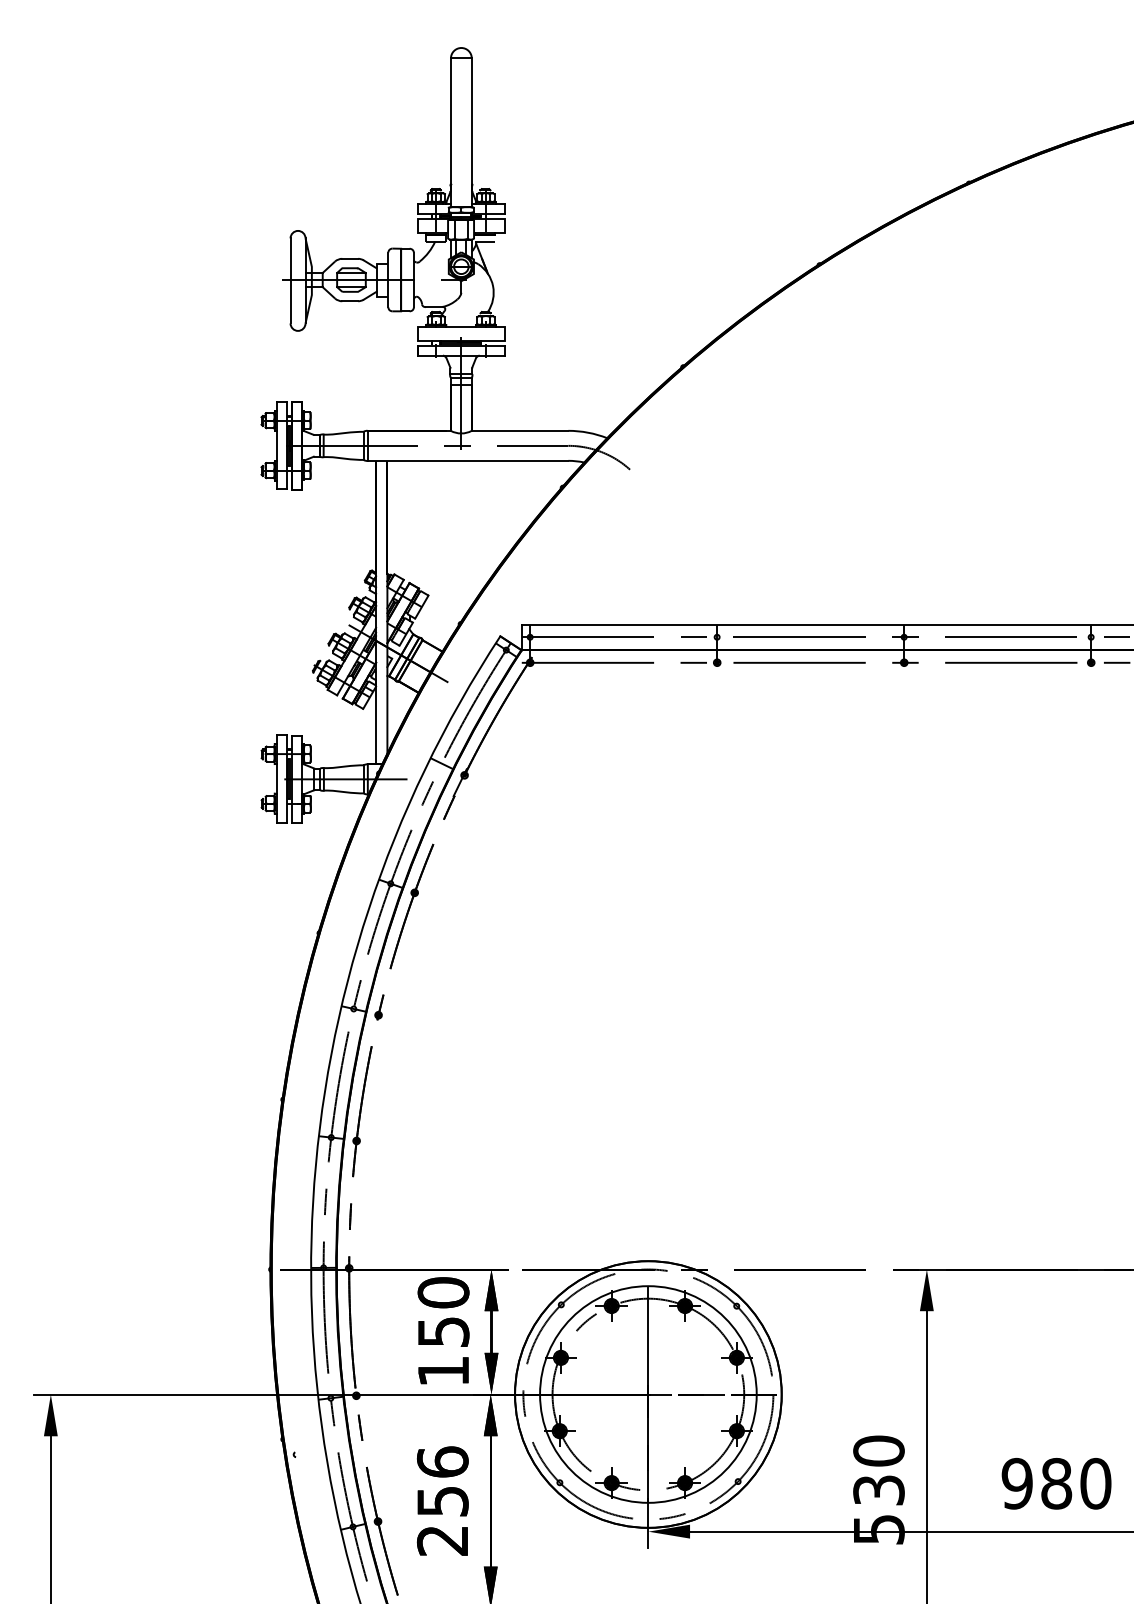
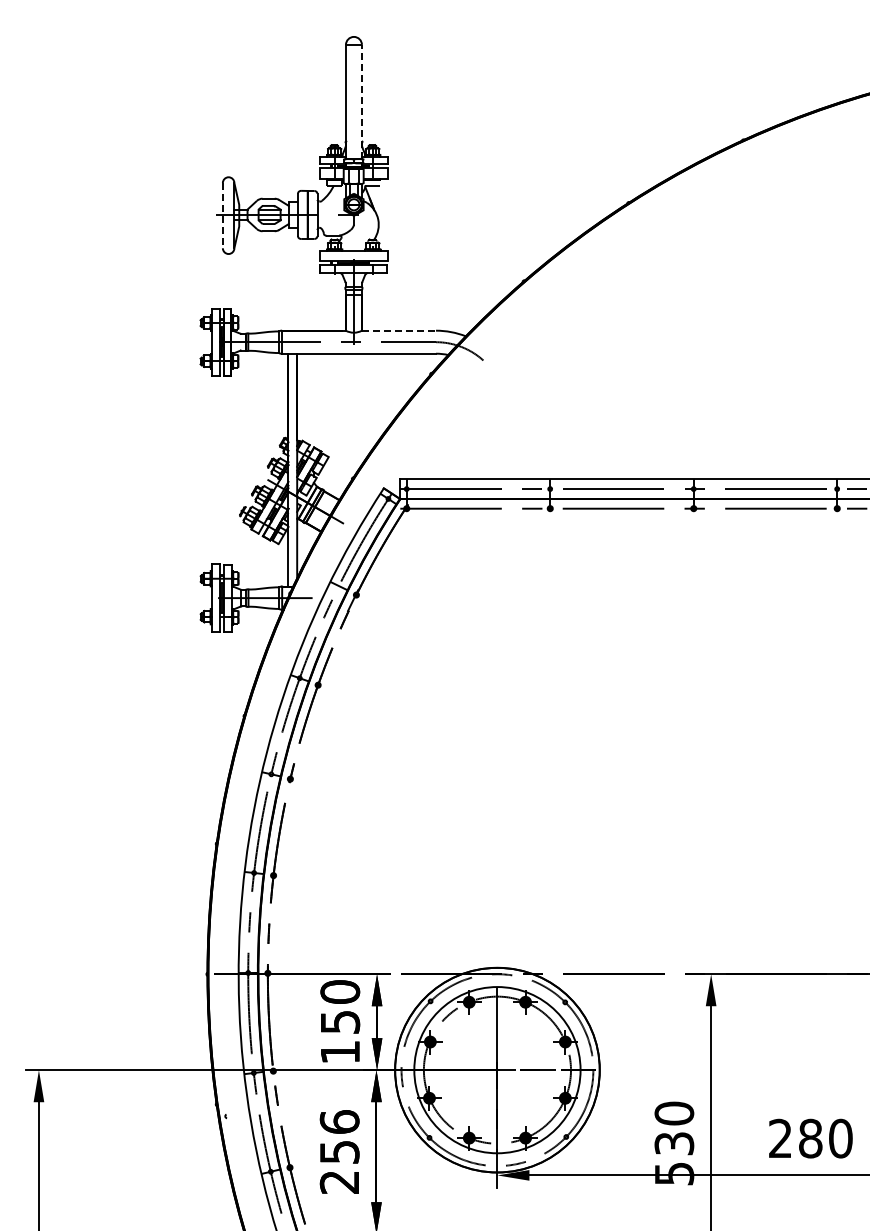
line: (471, 132) -> (361, 101), solid -> dashed
line: (290, 280) -> (222, 215), solid -> dashed
line: (520, 430) -> (399, 330), solid -> dashed
text: (1017, 1483) -> (780, 1138), 980 -> 280

